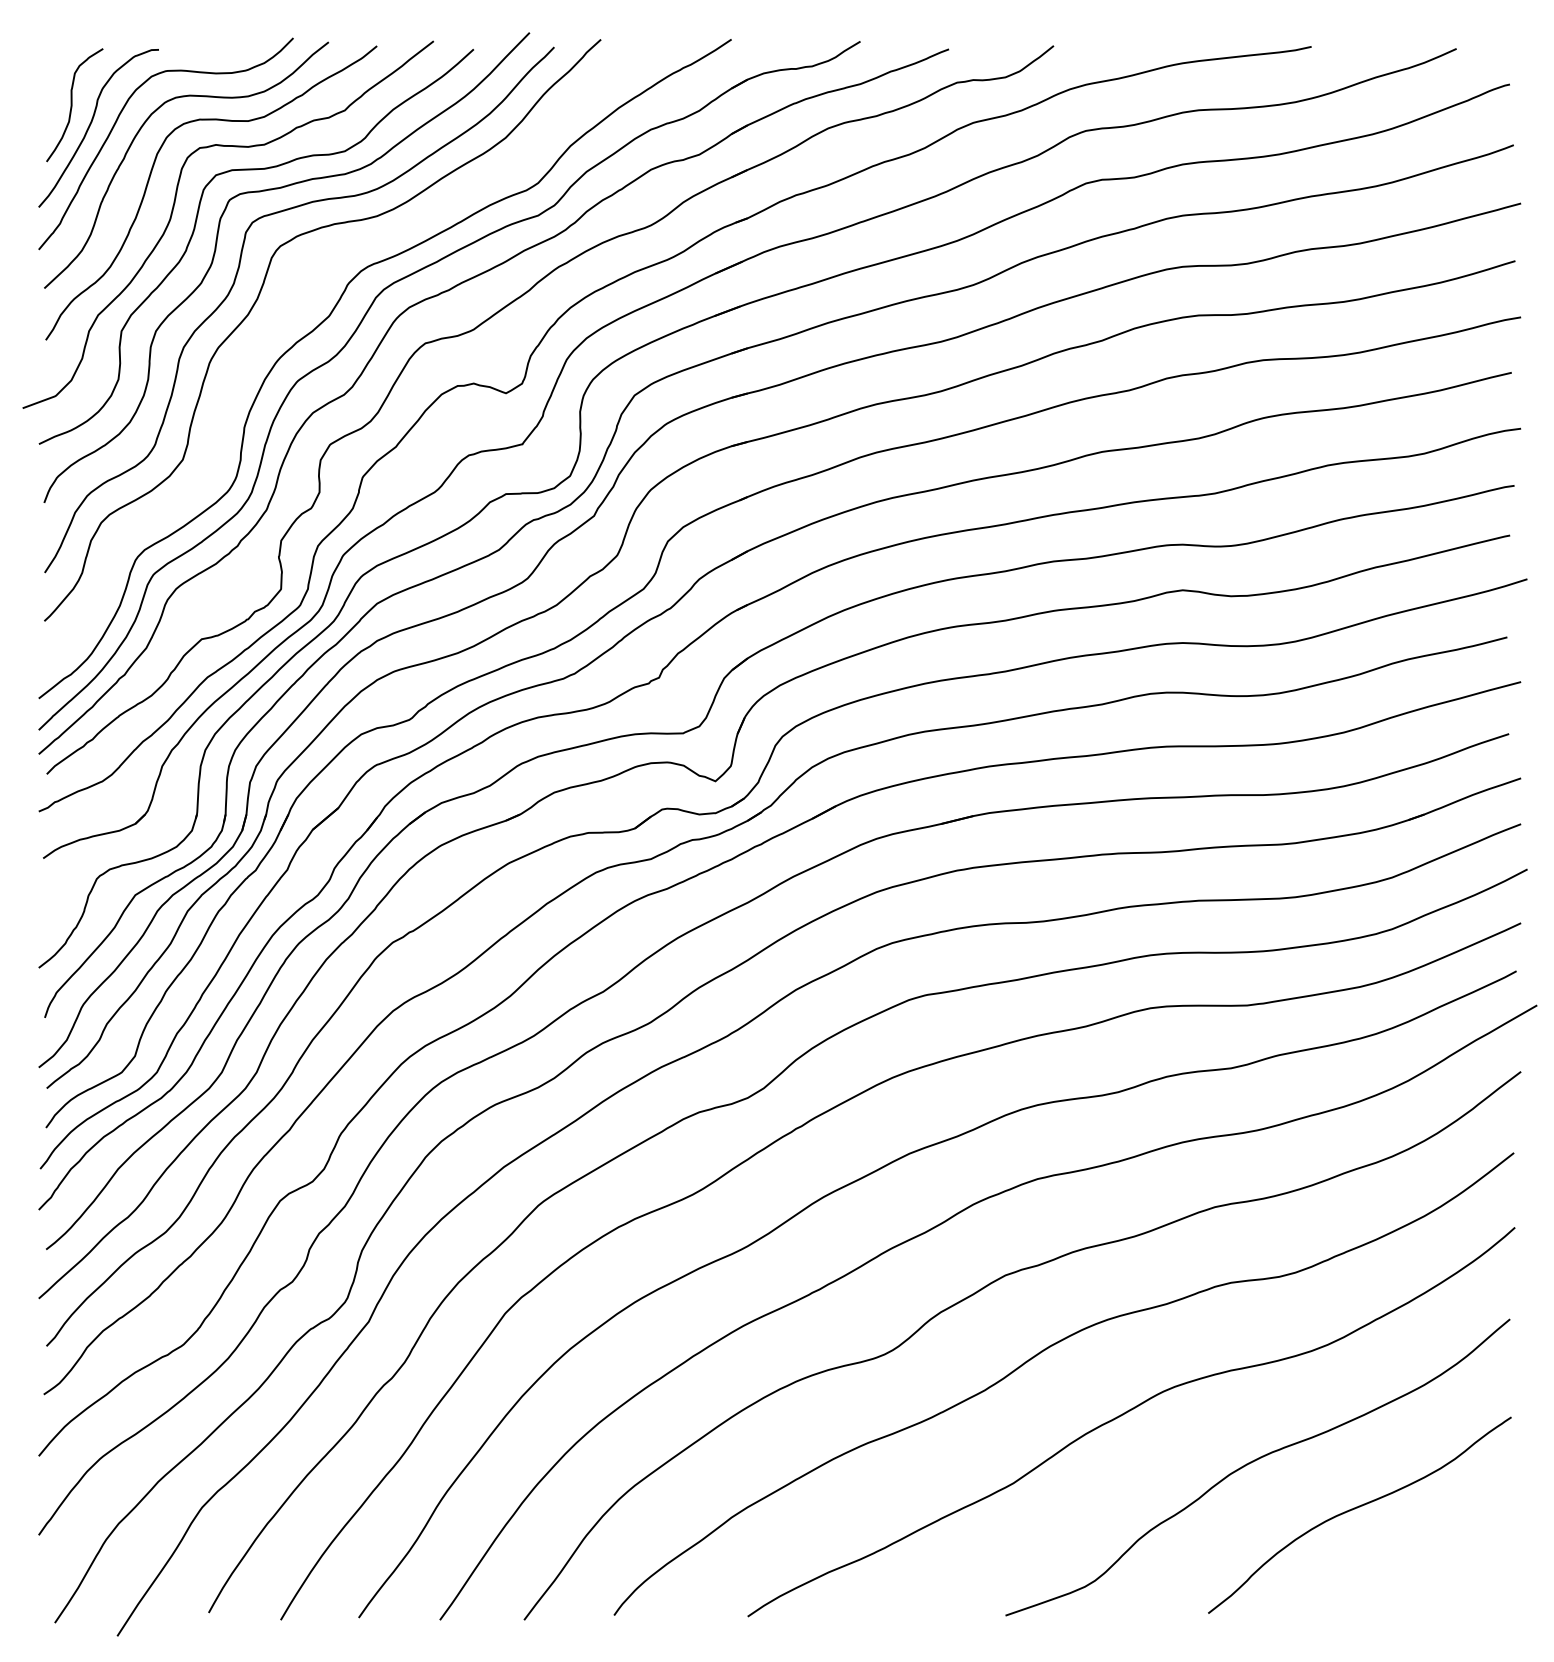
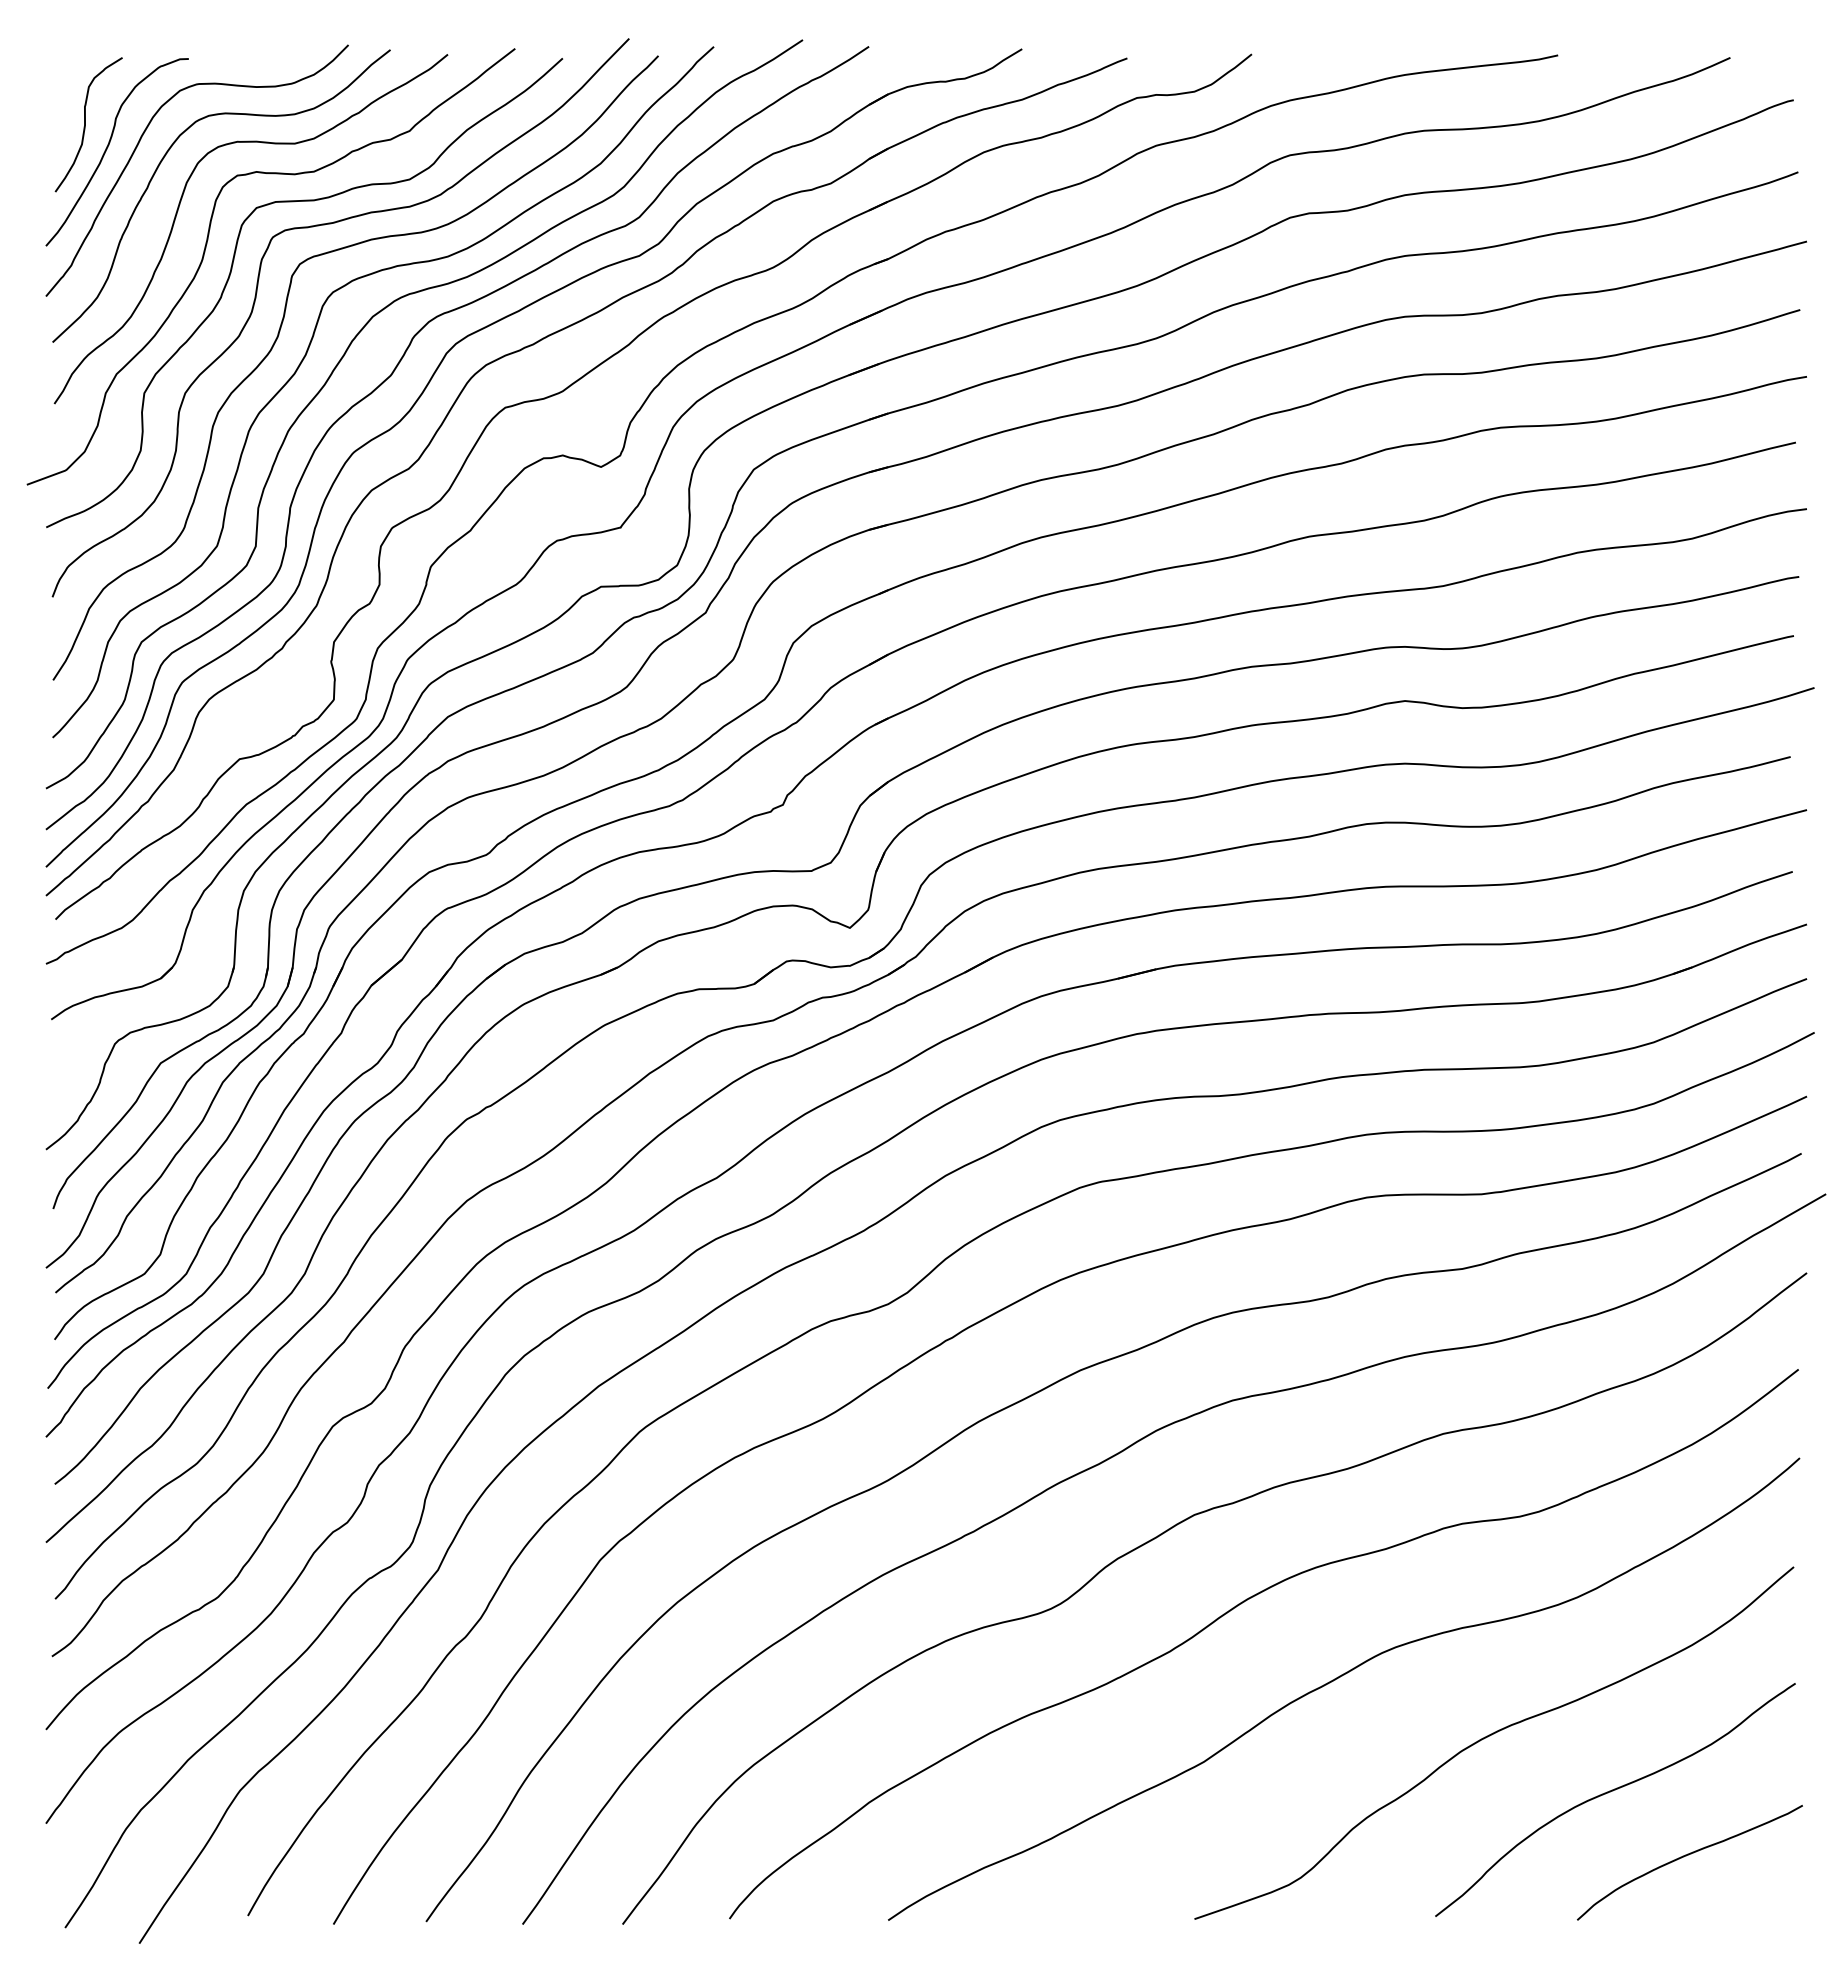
curve: (289, 301) -> (343, 357), added
curve: (1421, 1562) -> (1688, 1856), added

